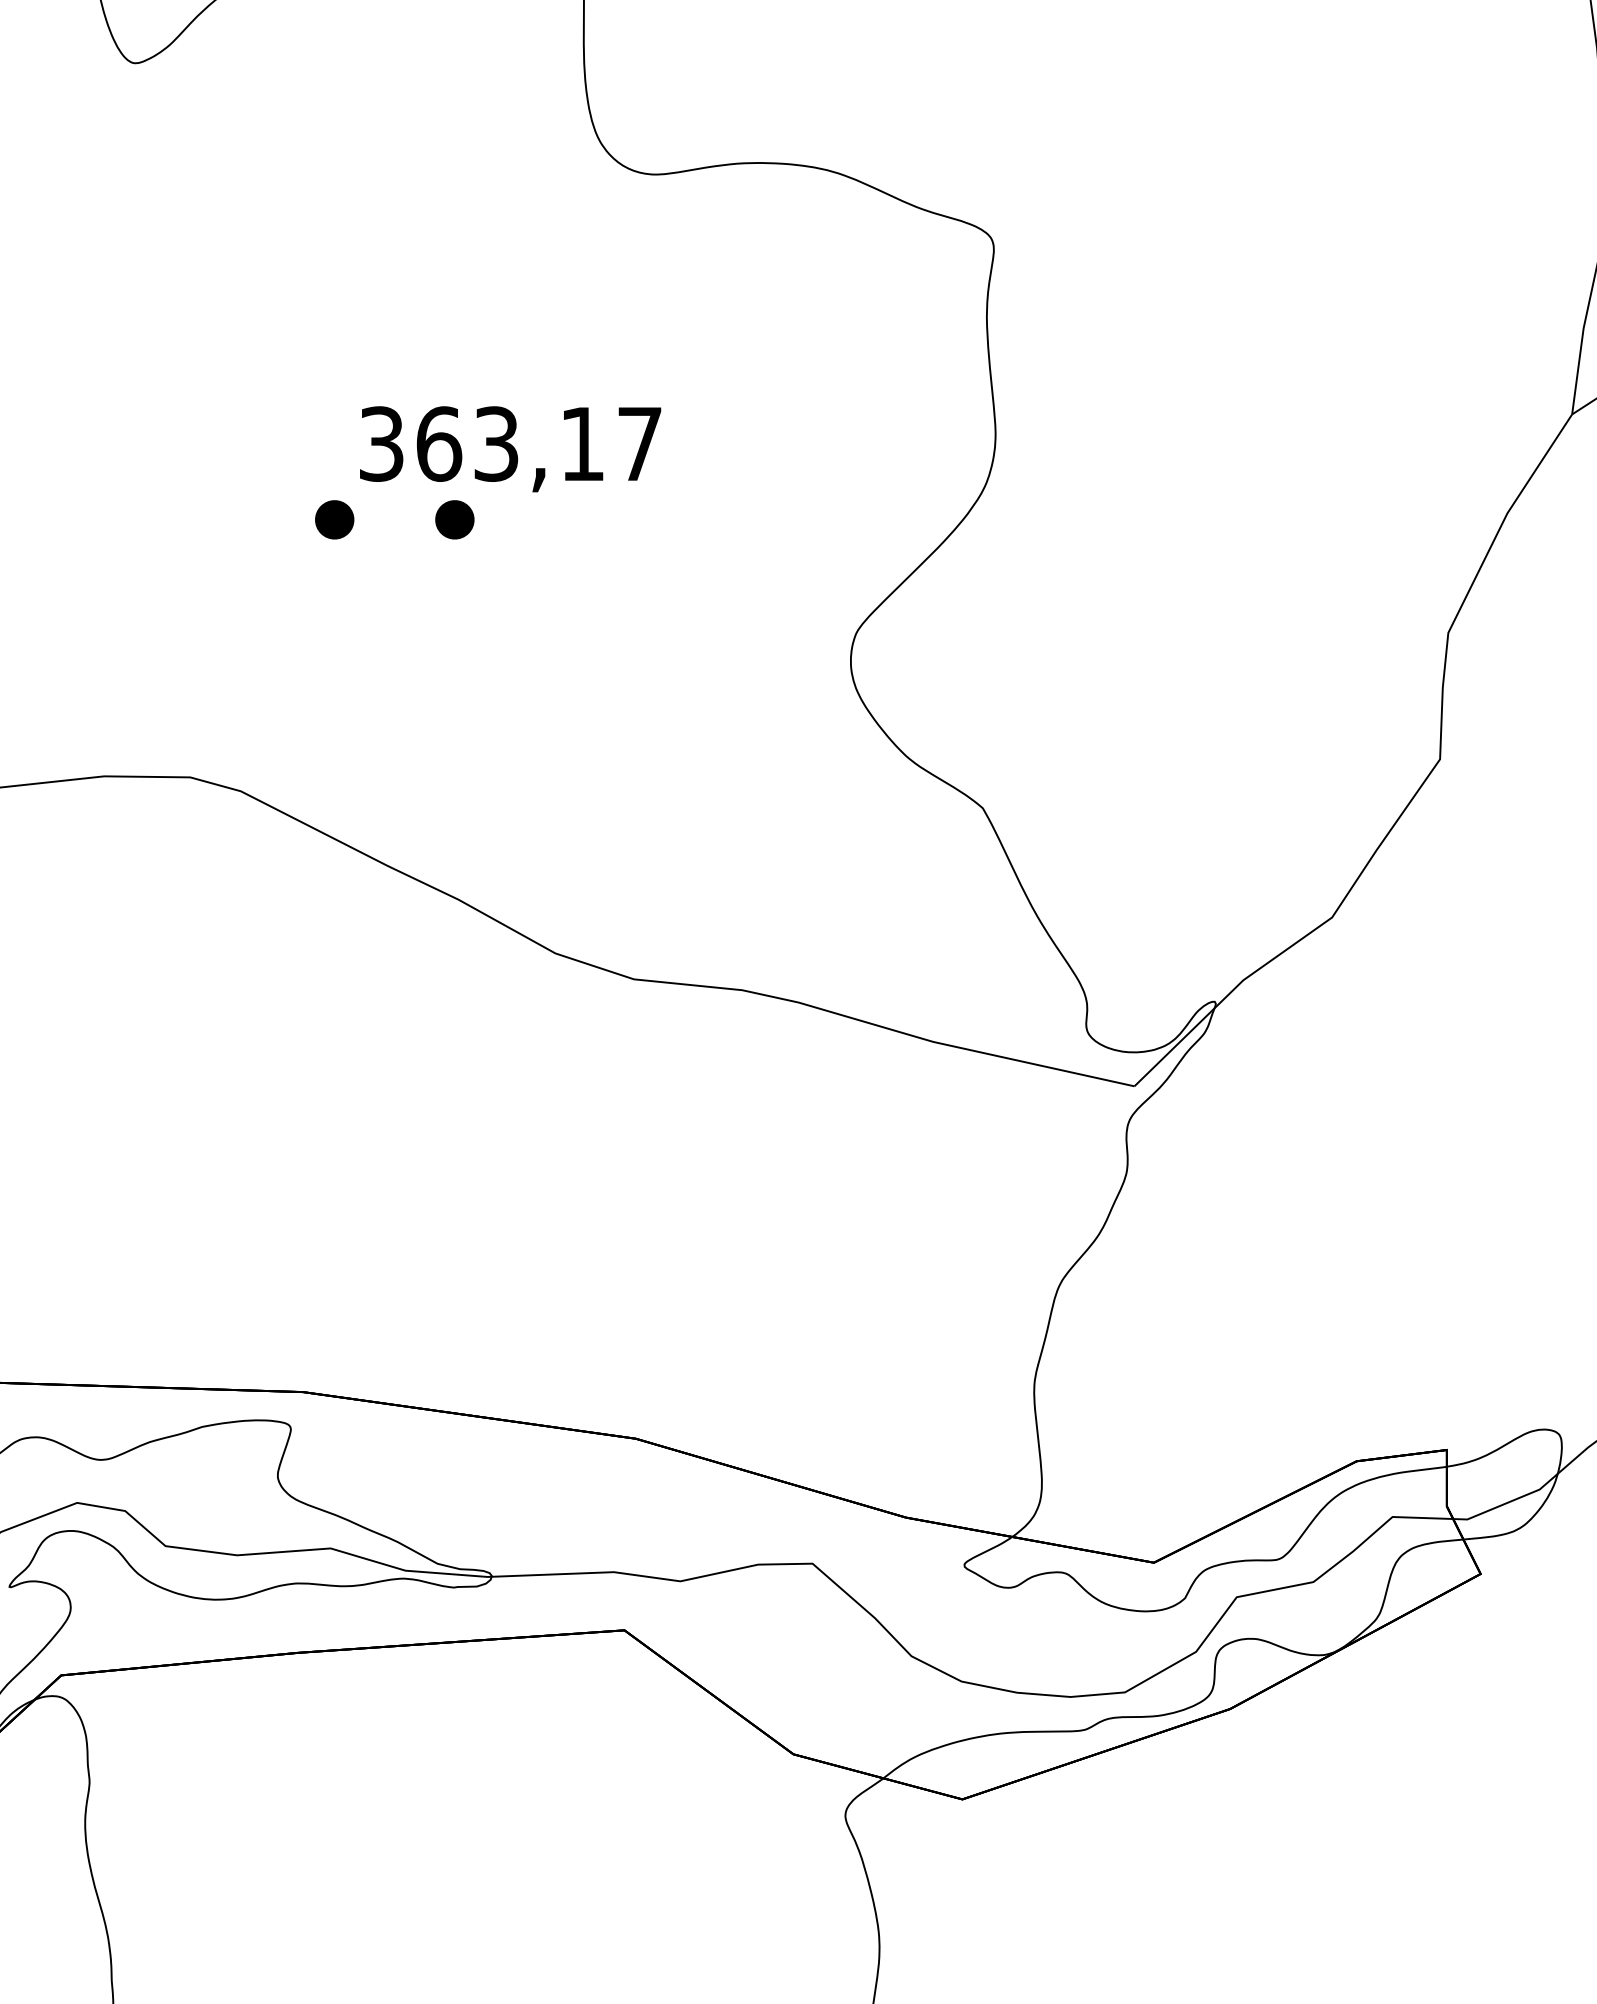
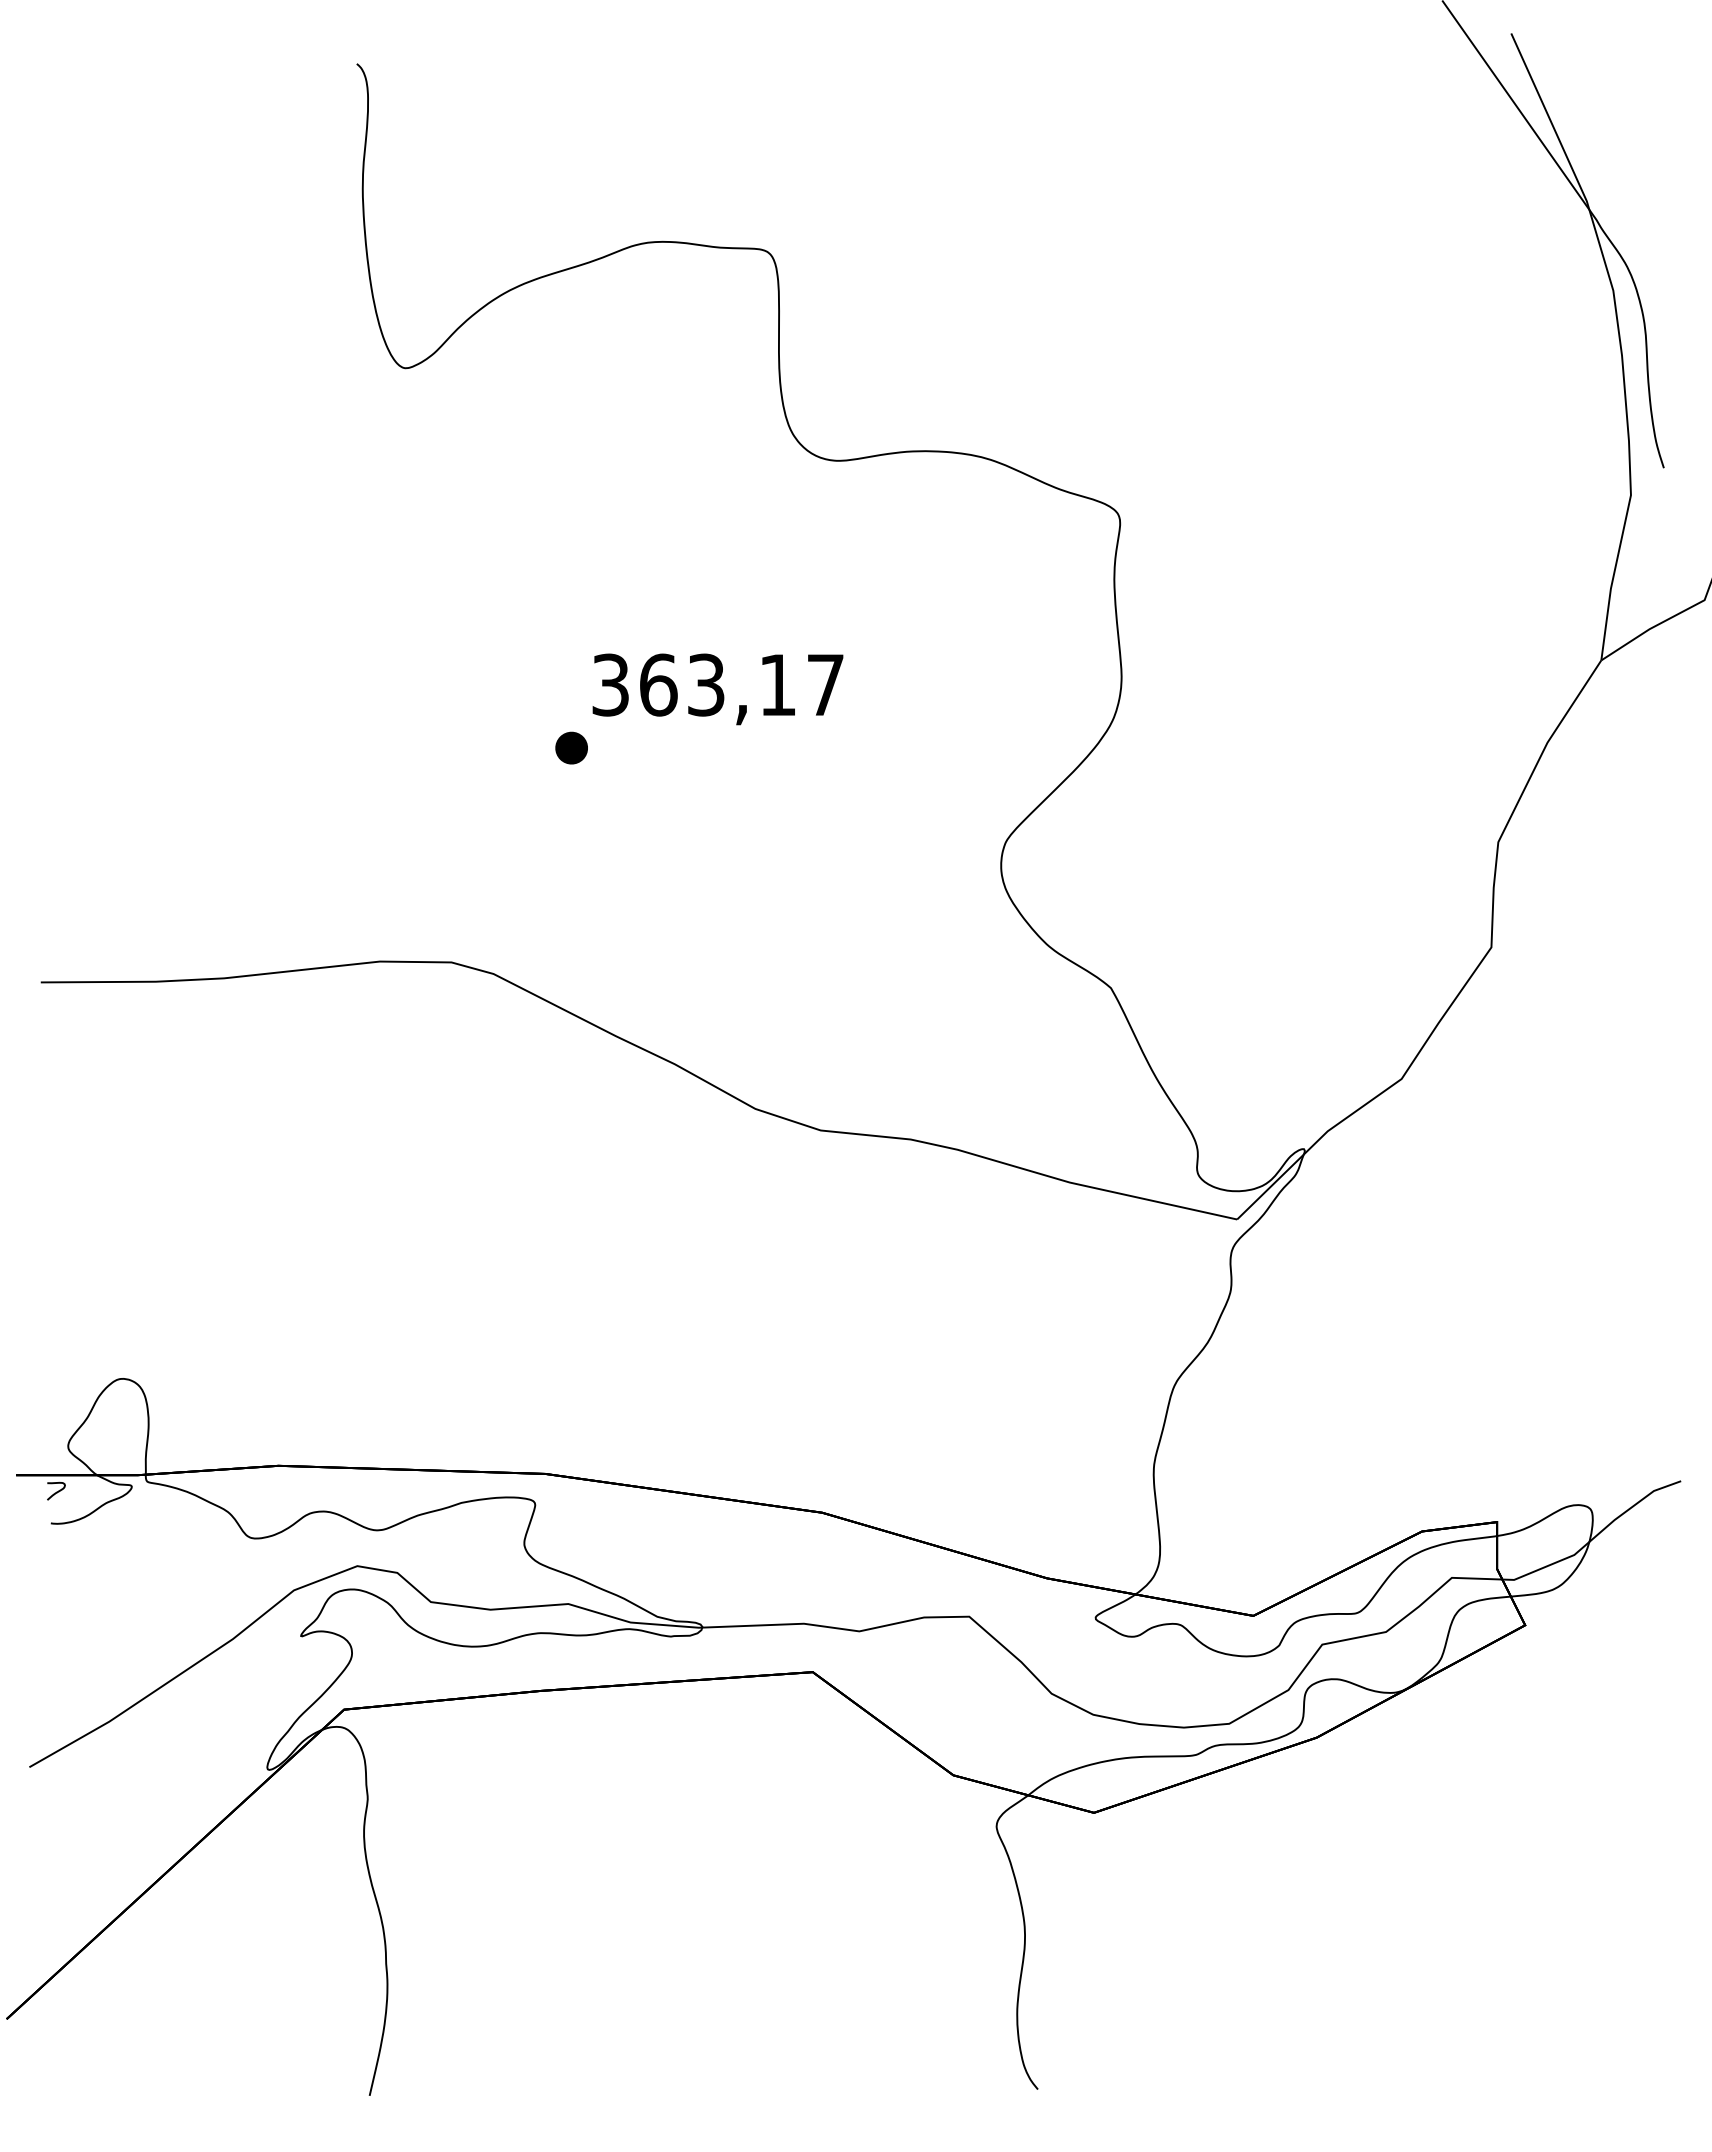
part: (454, 519) -> (671, 747), removed

